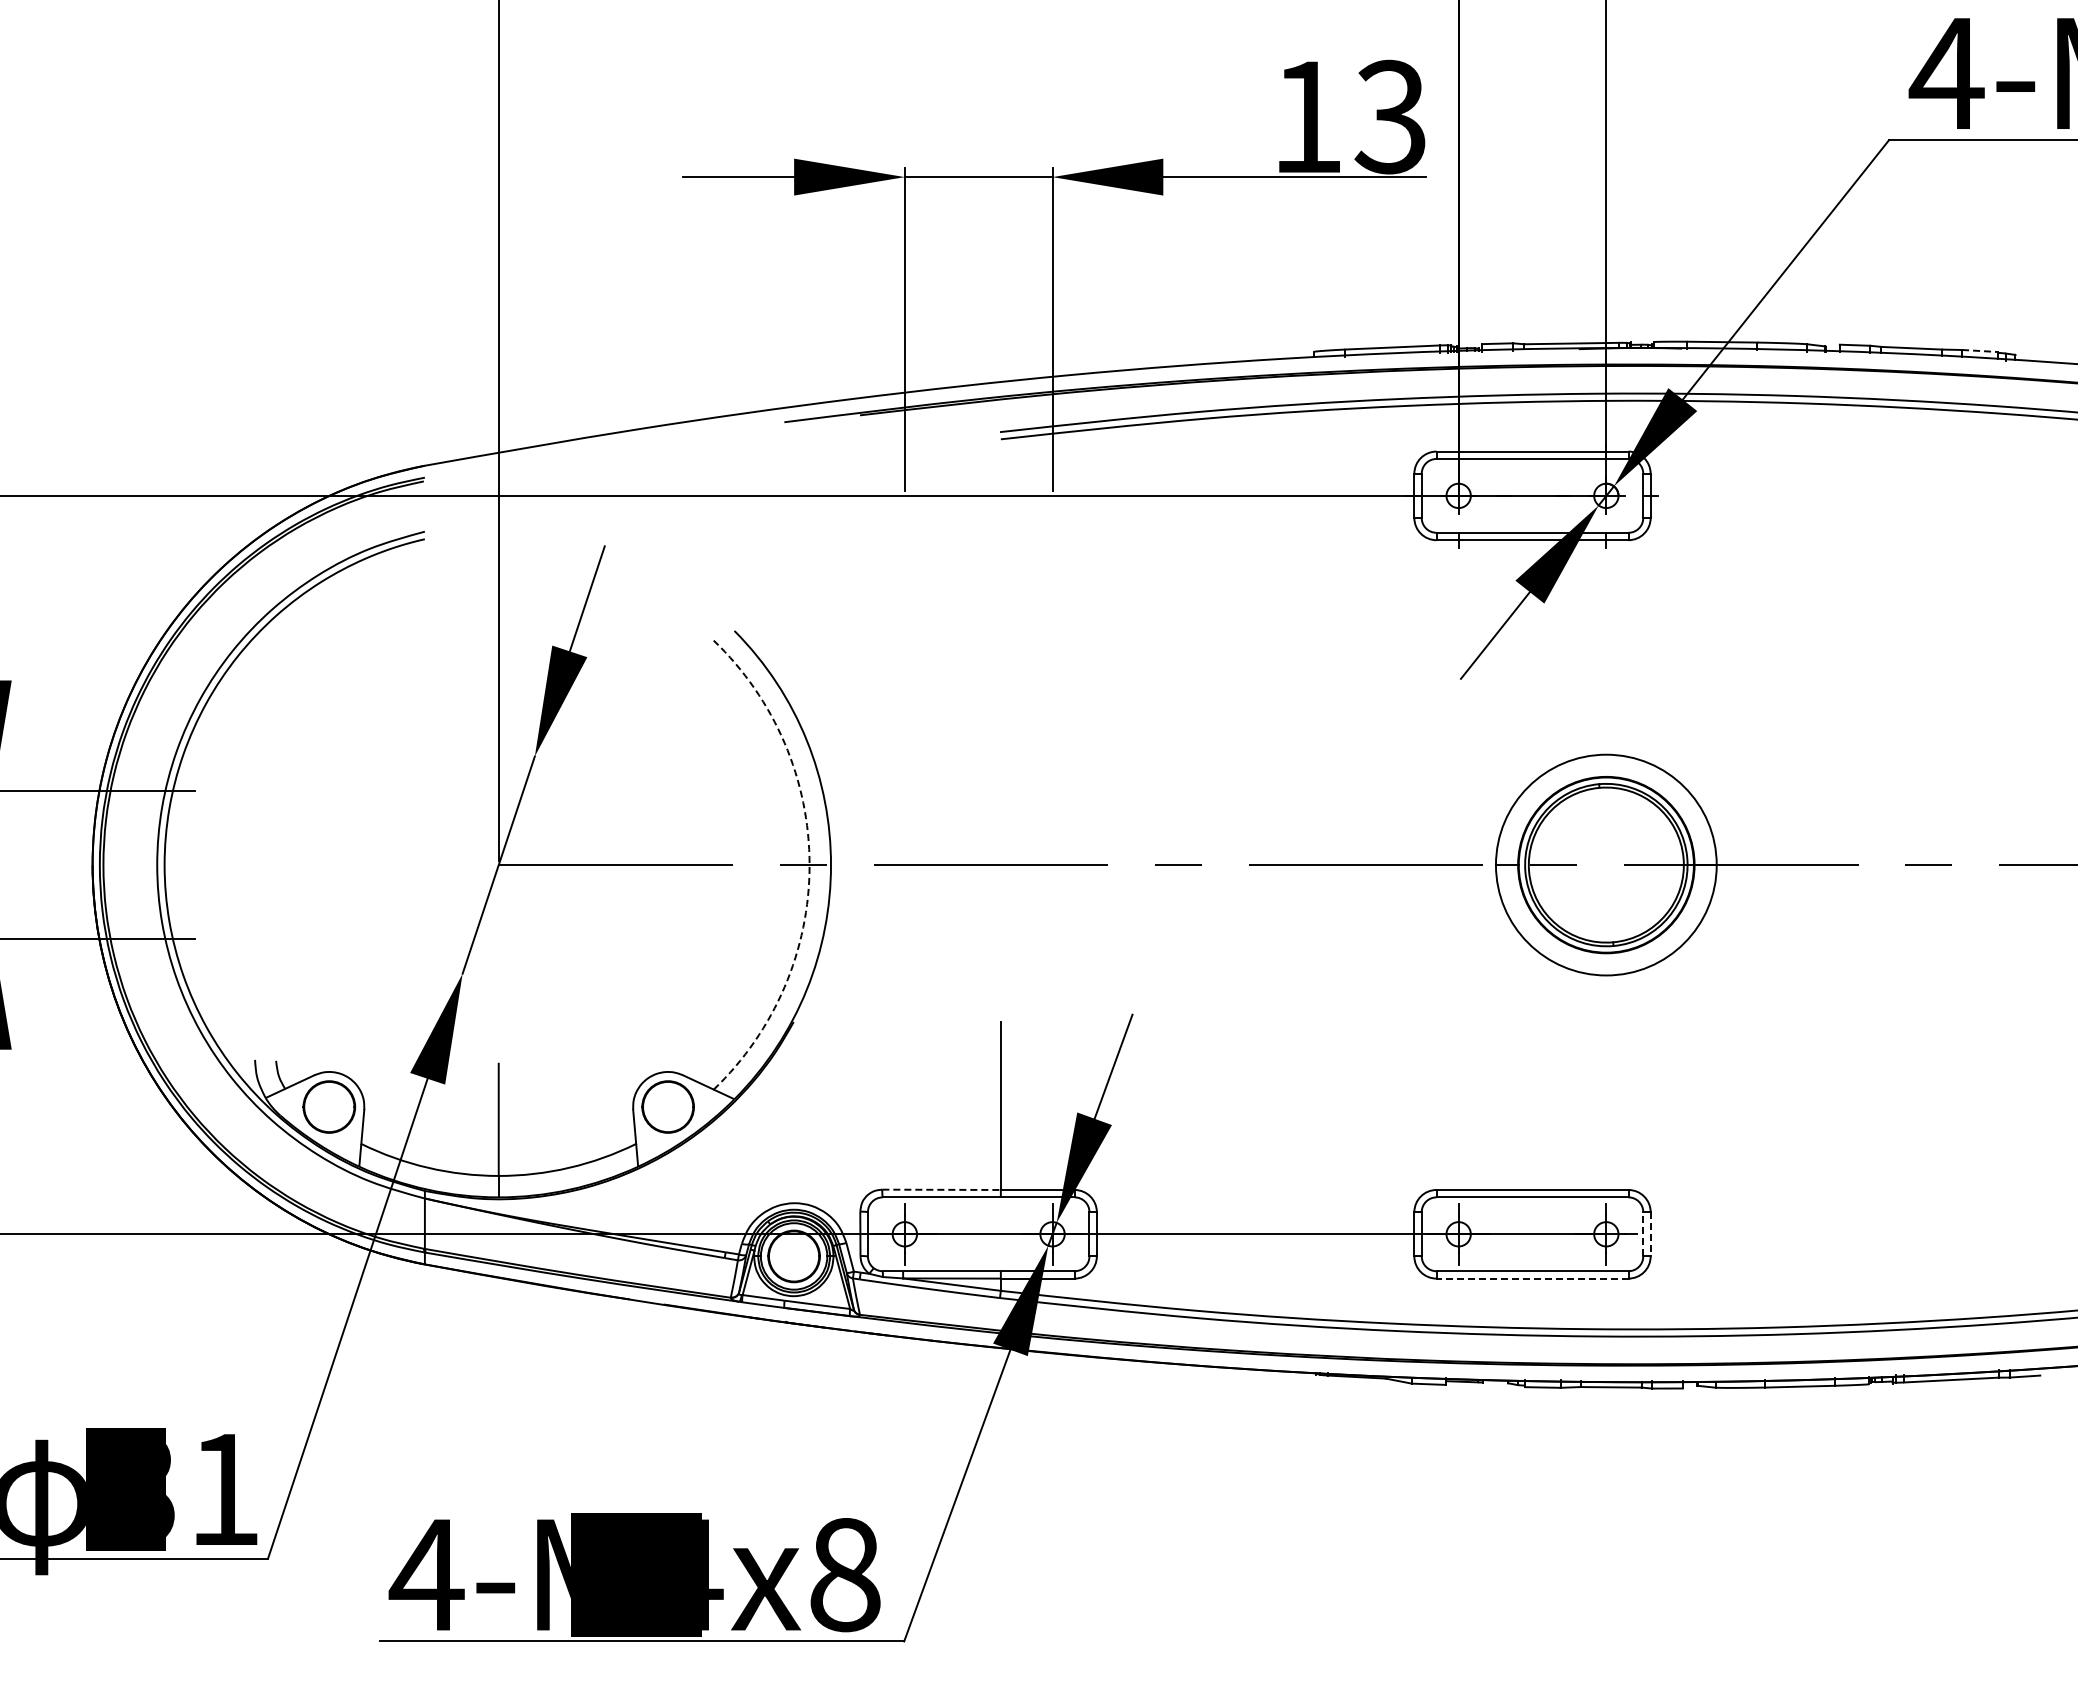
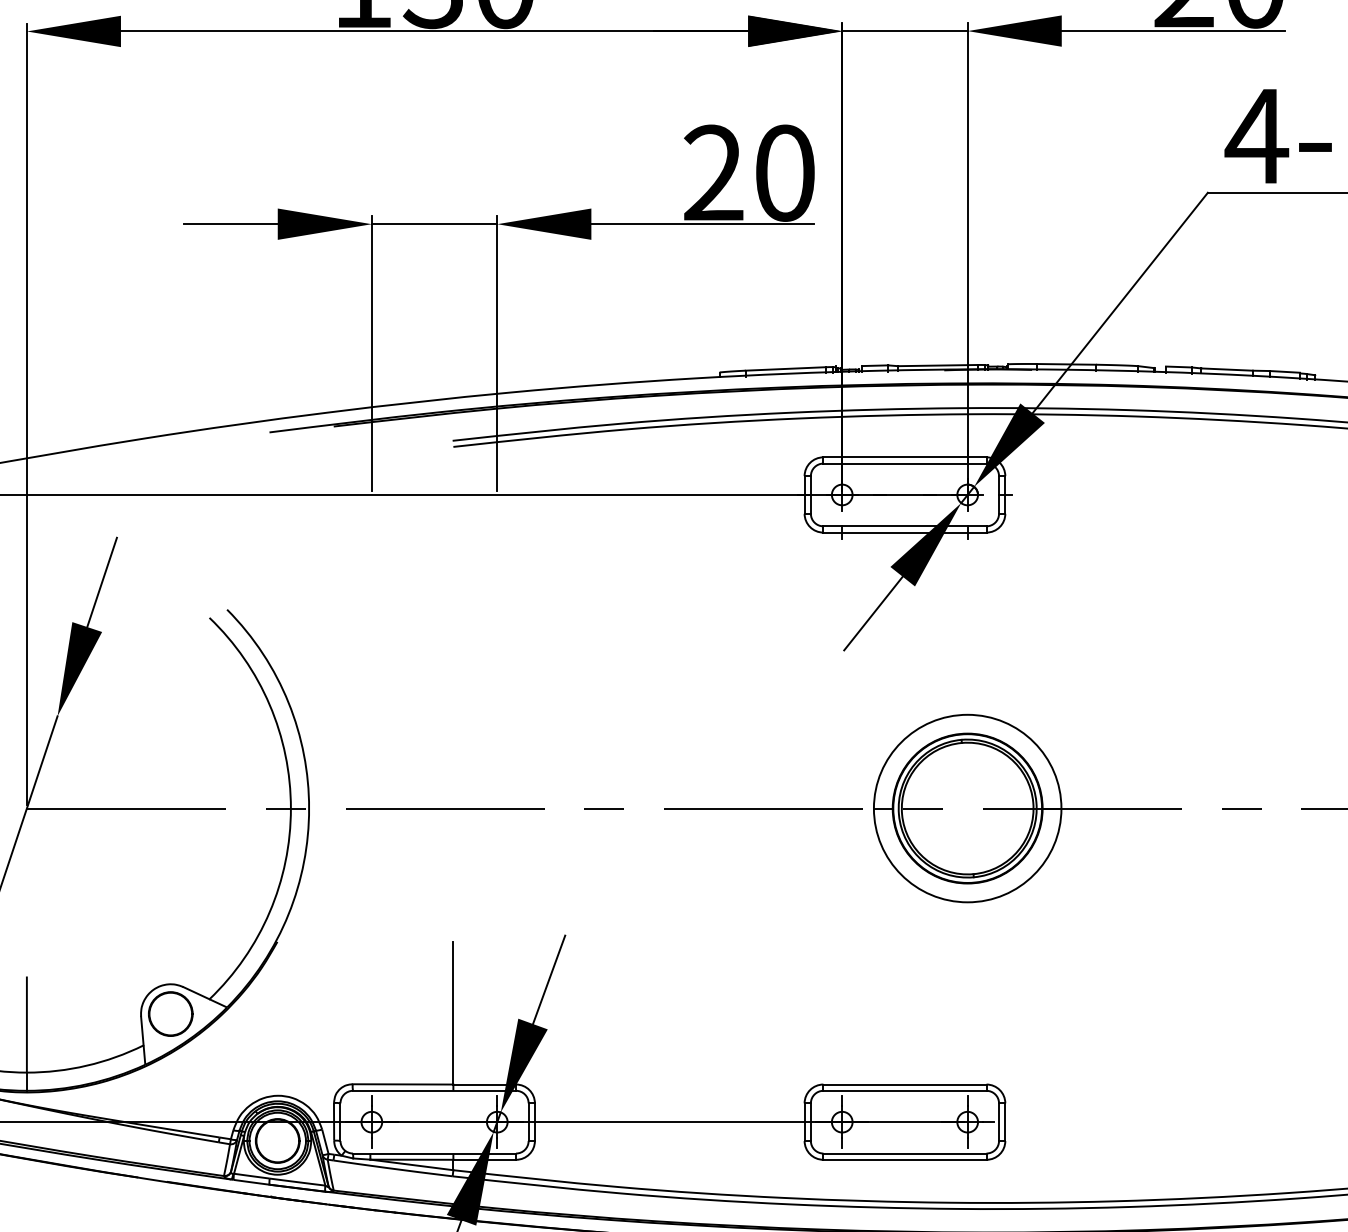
text: (1349, 116) -> (749, 172), 13 -> 20
line: (1979, 350) -> (1284, 371), dashed -> solid
arc: (809, 865) -> (290, 808), dashed -> solid
line: (942, 1189) -> (403, 1084), dashed -> solid
line: (1643, 1233) -> (999, 1121), dashed -> solid
line: (1650, 1234) -> (1005, 1122), dashed -> solid
line: (1532, 1278) -> (904, 1159), dashed -> solid

